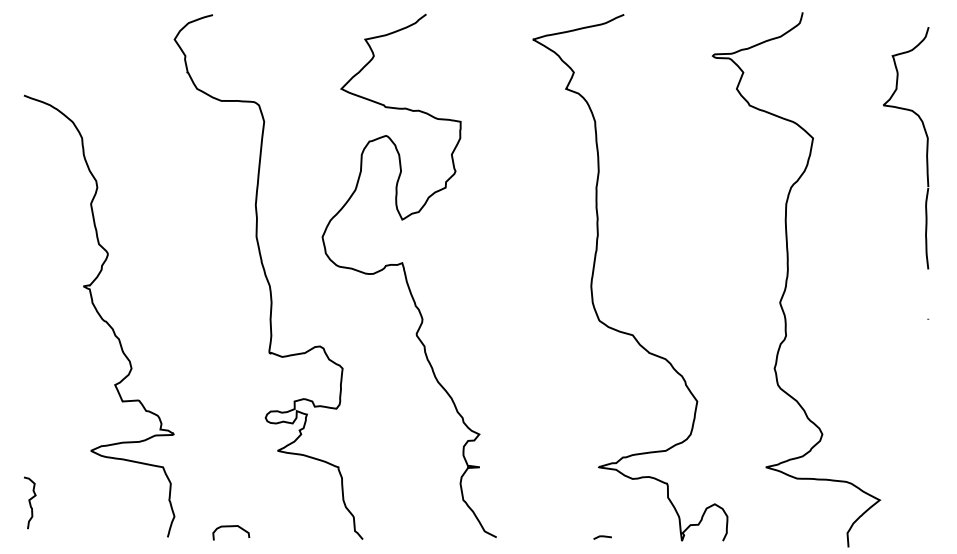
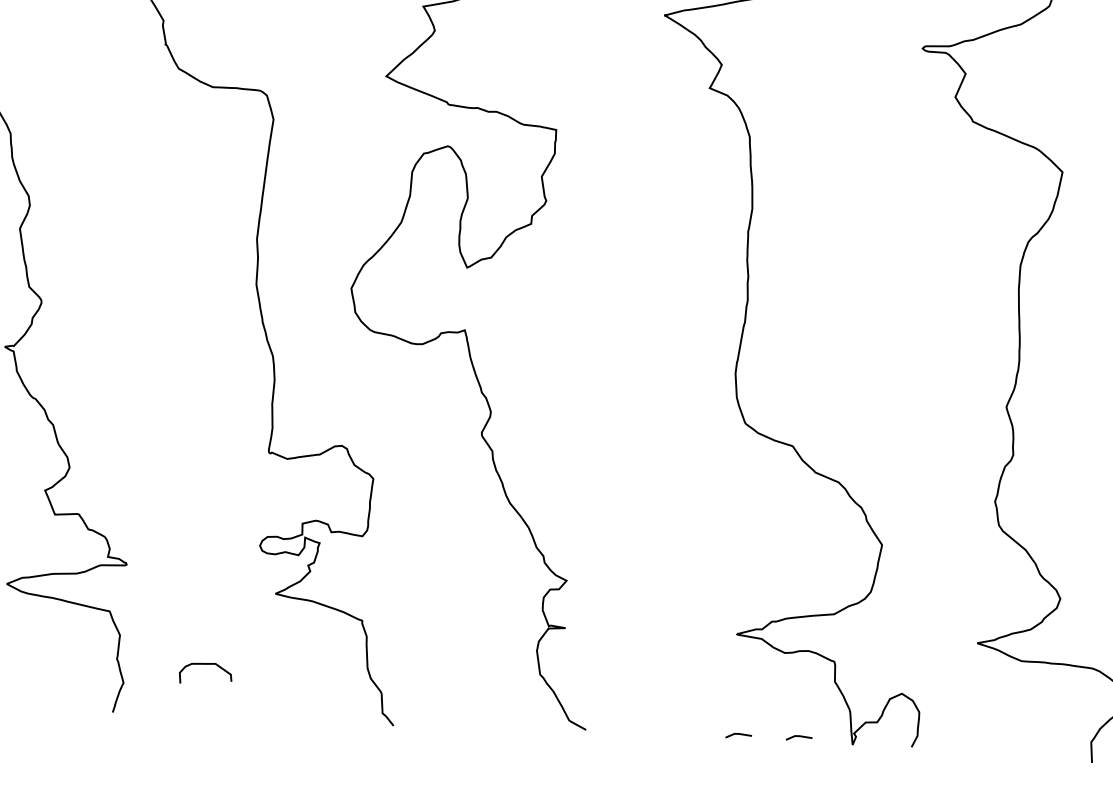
curve: (231, 527) -> (206, 665), moved
line: (644, 537) -> (798, 737), added

